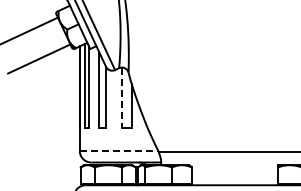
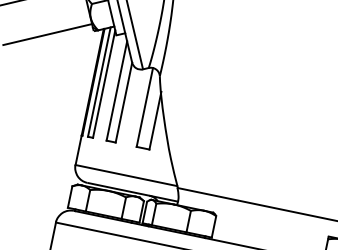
line: (122, 98) -> (145, 108), dashed -> solid
line: (119, 151) -> (126, 176), dashed -> solid

